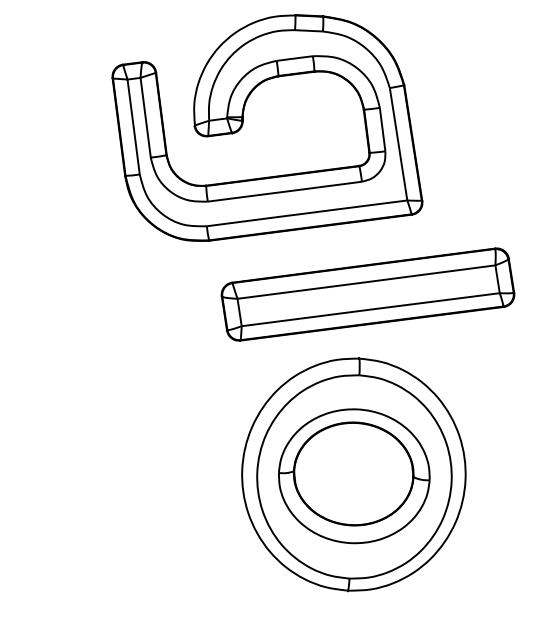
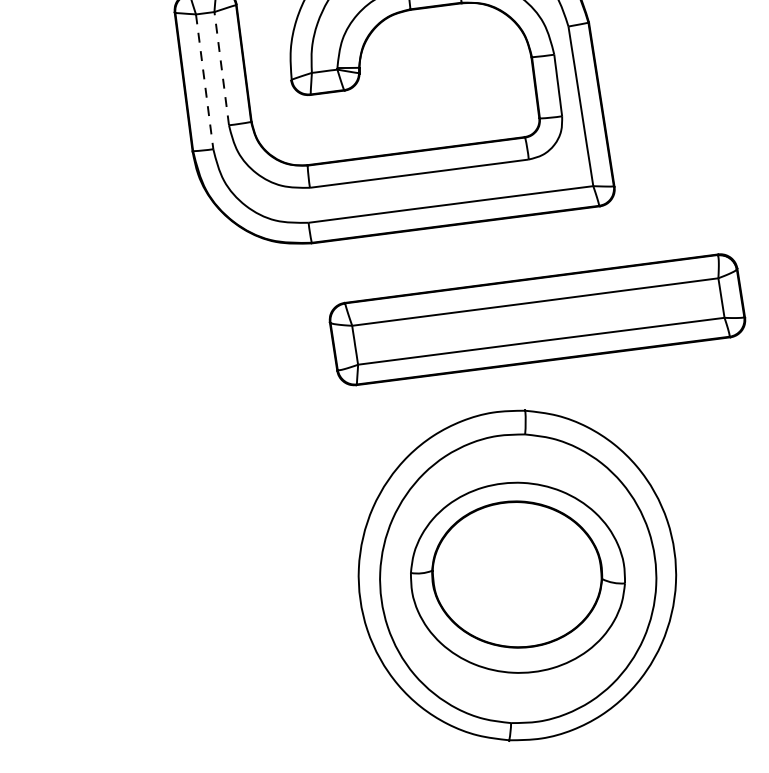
line: (145, 117) -> (221, 68), solid -> dashed
line: (133, 127) -> (204, 82), solid -> dashed

